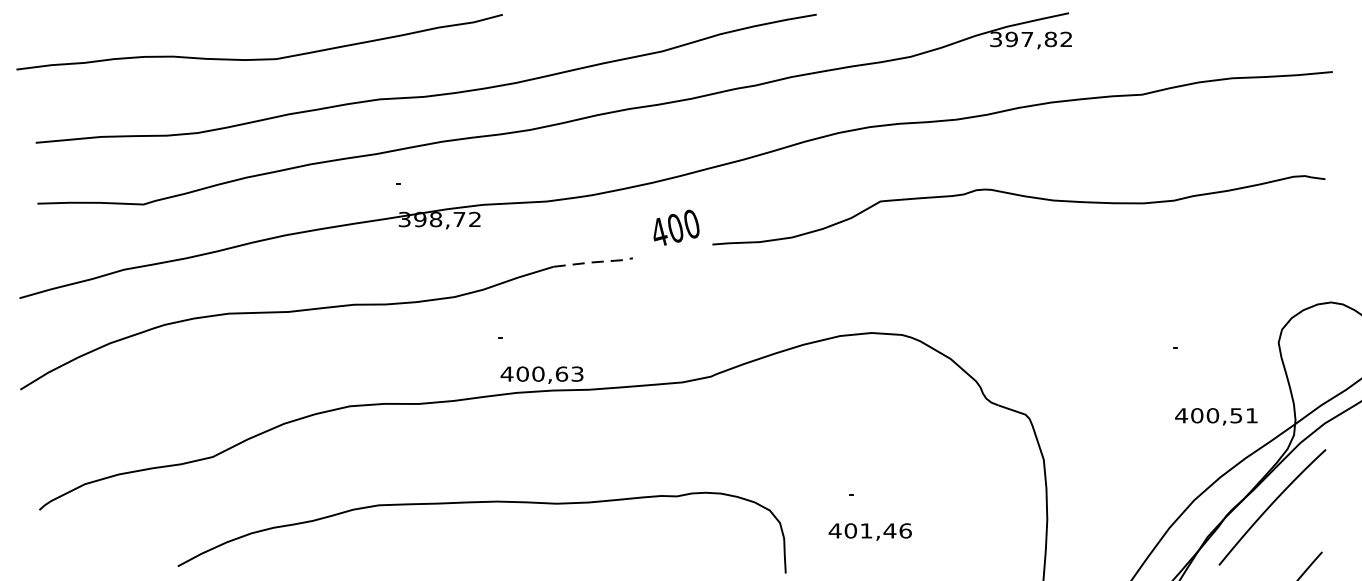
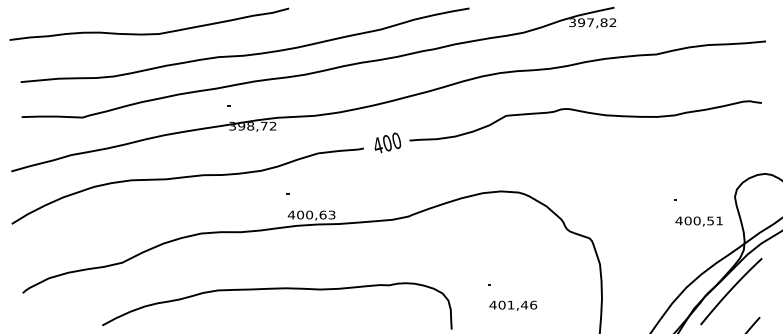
text: (675, 226) -> (387, 142), moved
line: (593, 261) -> (341, 150), dashed -> solid
text: (1215, 416) -> (698, 221), moved
text: (870, 531) -> (513, 305), moved

